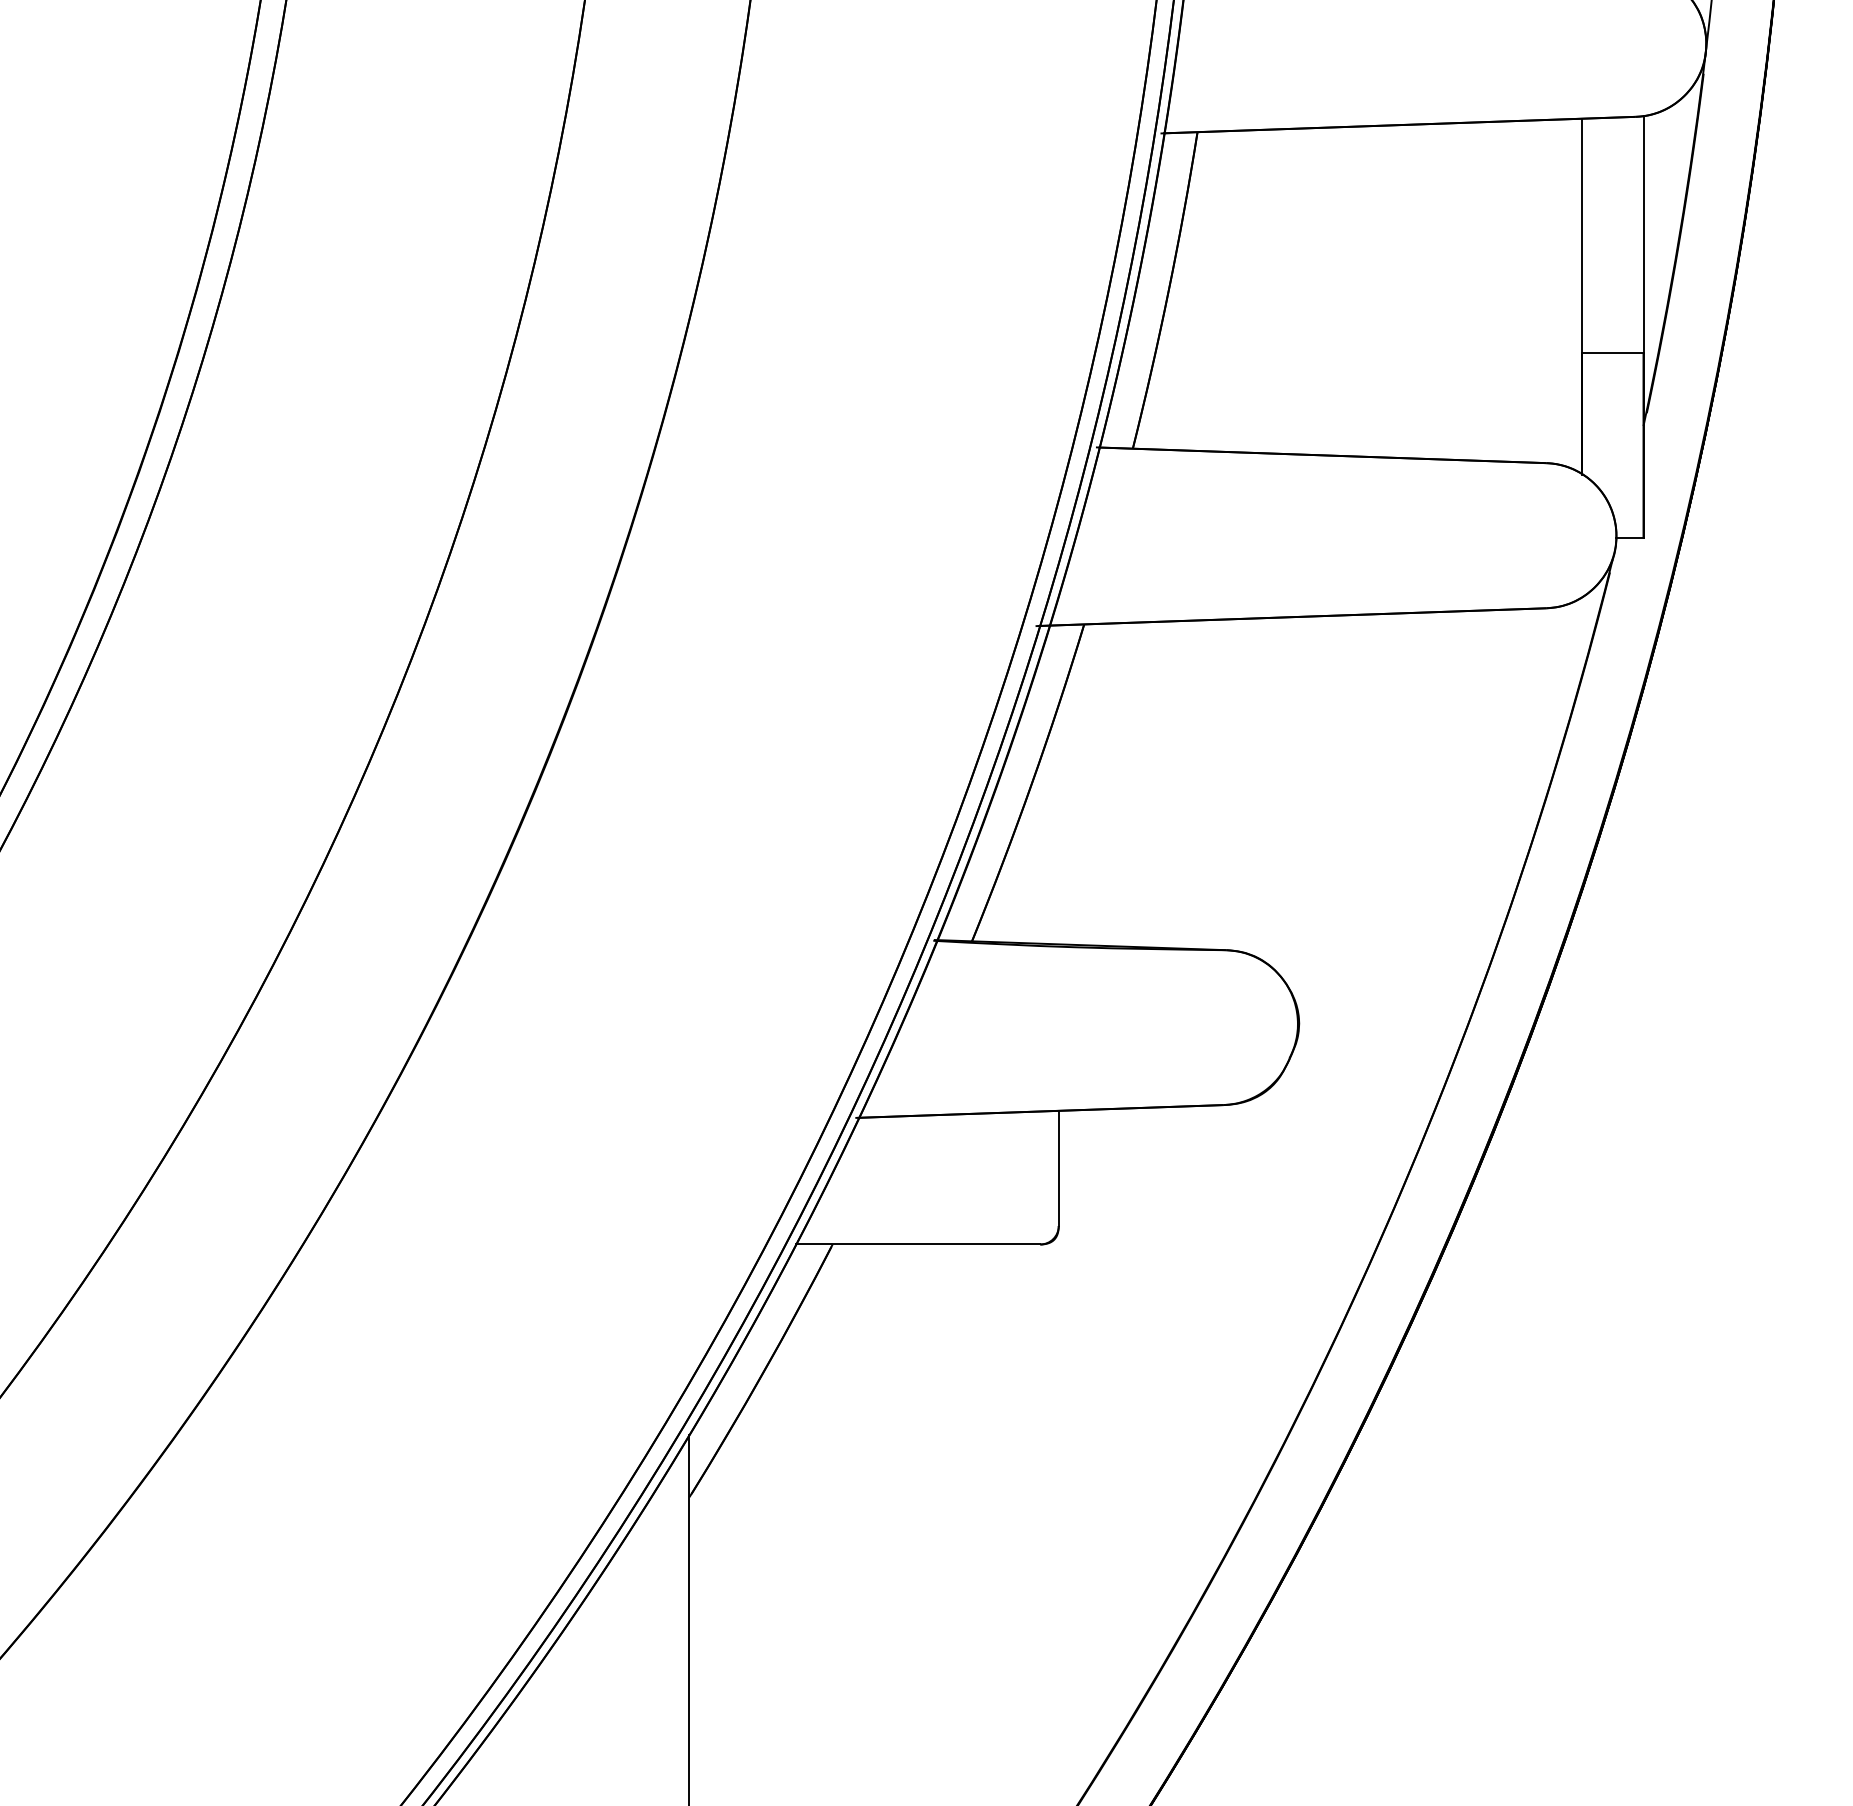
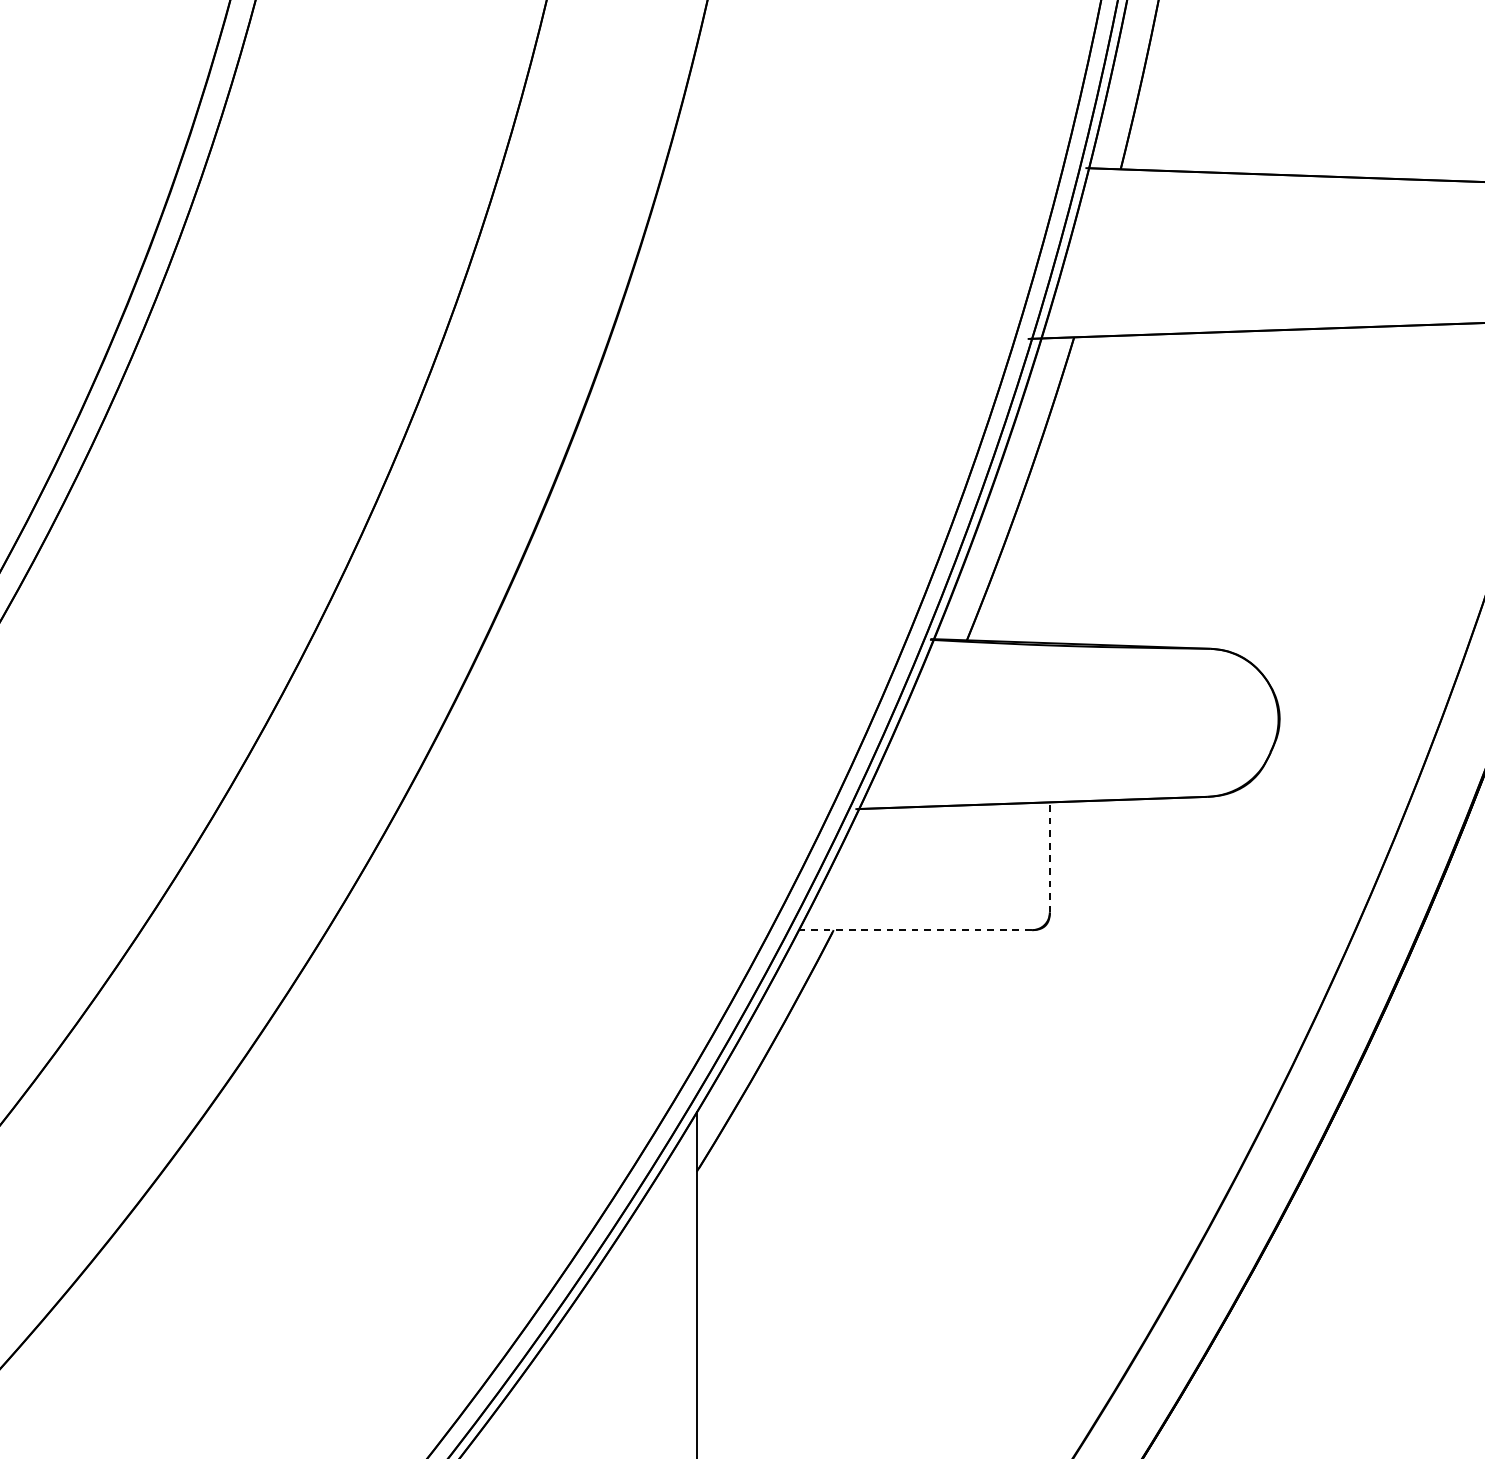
line: (1058, 1168) -> (1049, 857), solid -> dashed
line: (918, 1244) -> (915, 930), solid -> dashed

